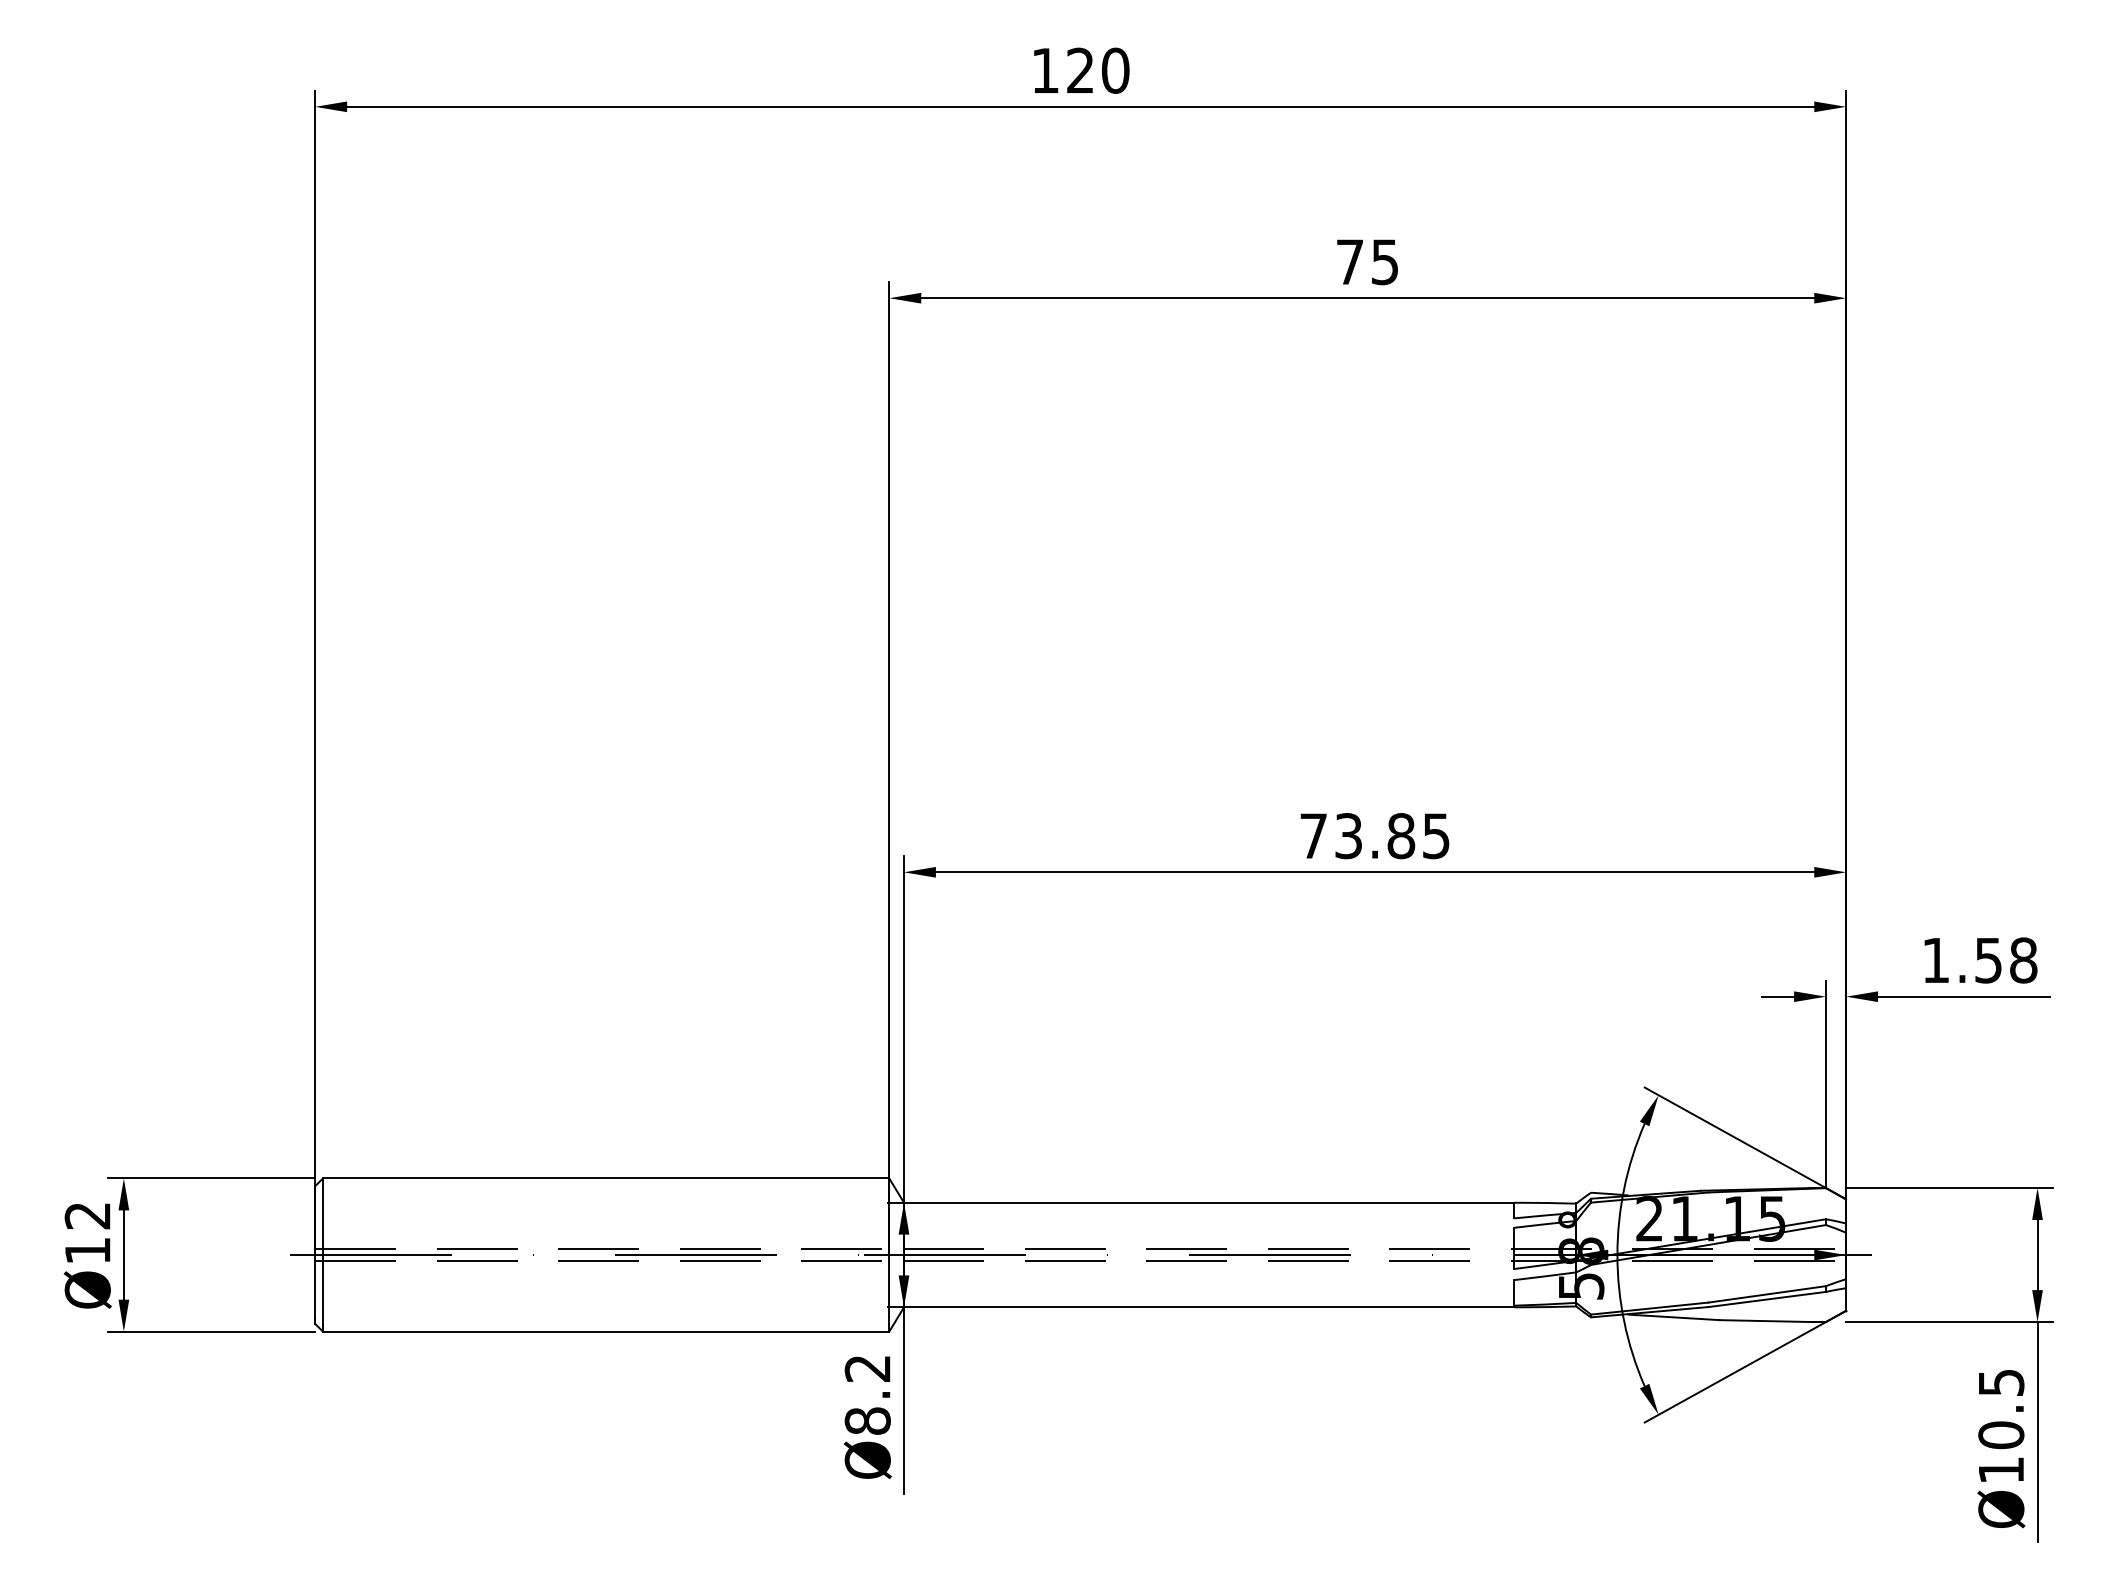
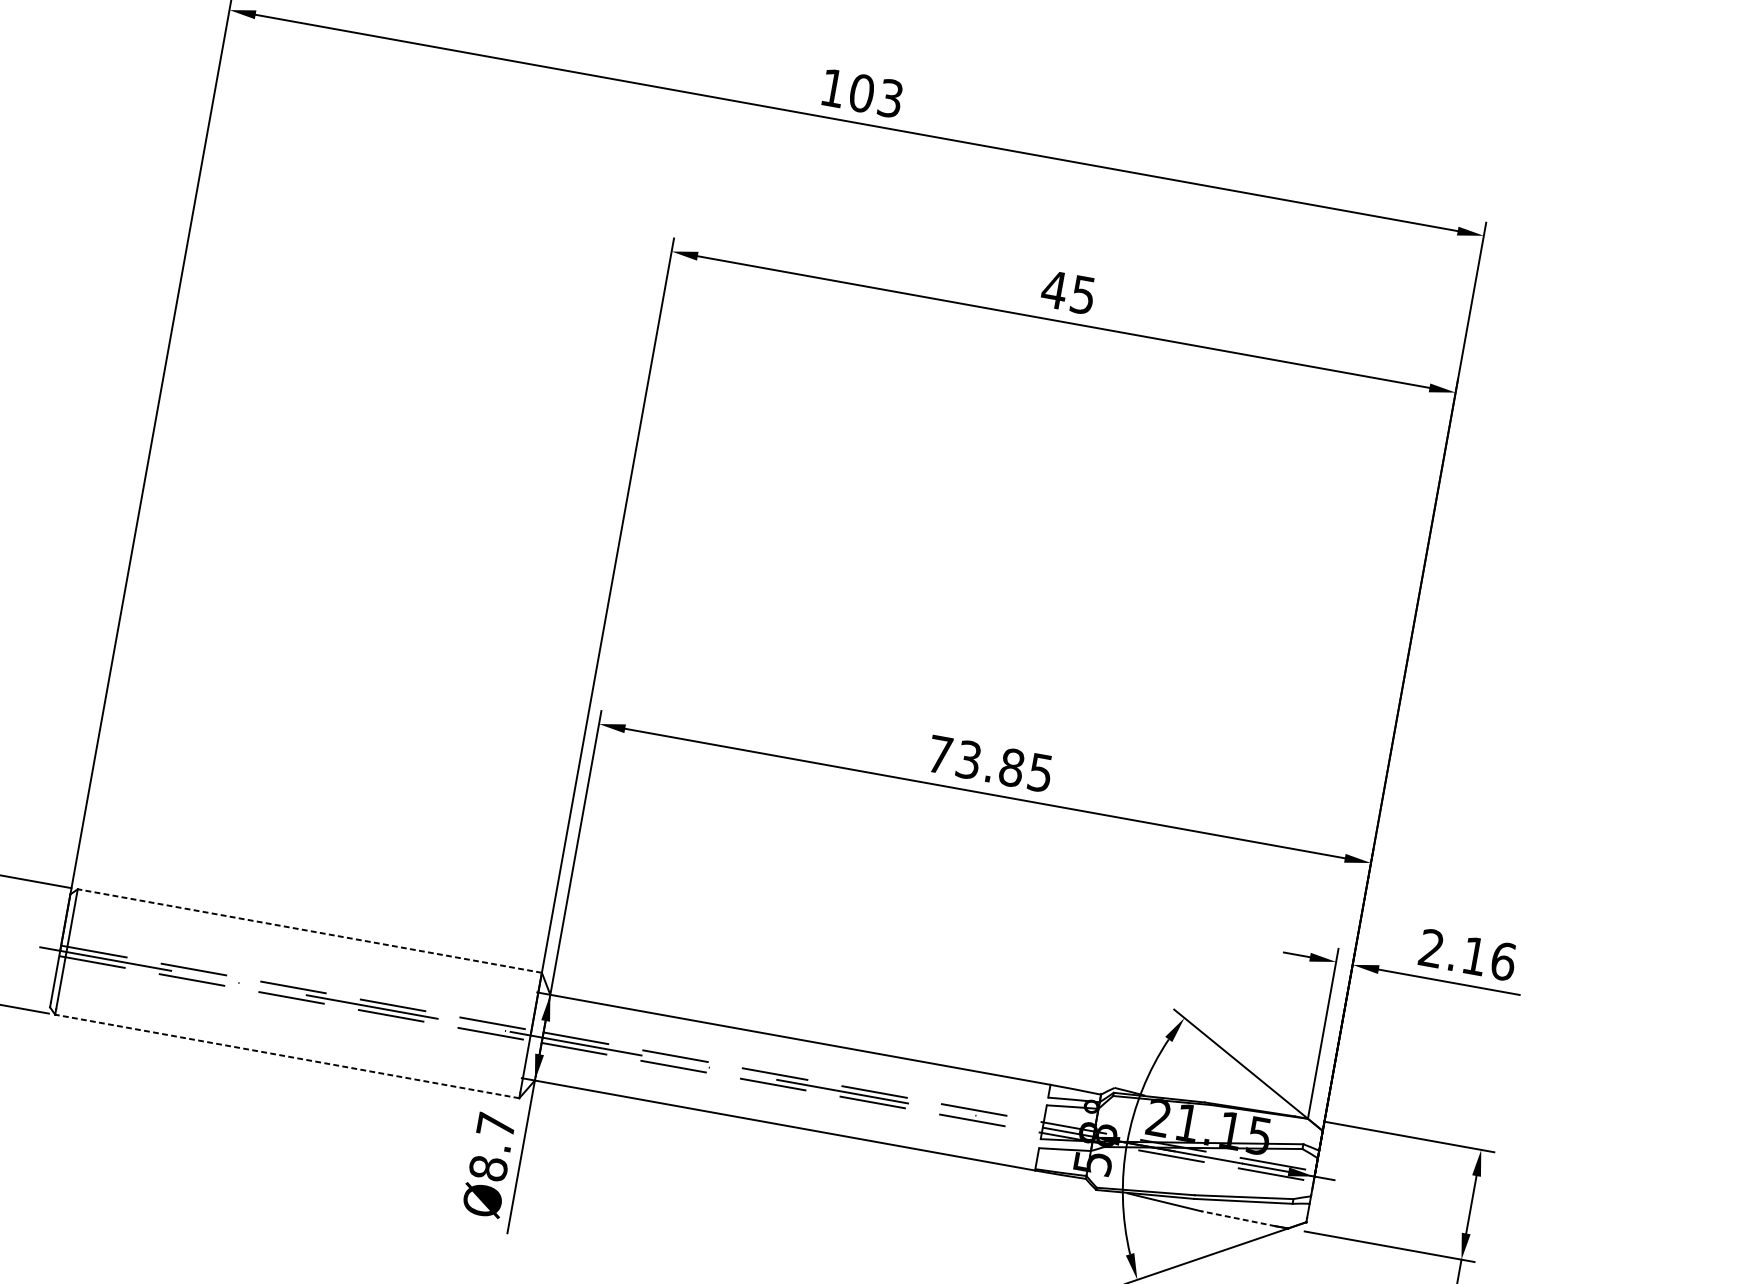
text: (1097, 70) -> (875, 95), 120 -> 103
text: (1349, 261) -> (1054, 289), 75 -> 45
text: (1979, 960) -> (1467, 954), 1.58 -> 2.16
line: (605, 1178) -> (309, 930), solid -> dashed
line: (1764, 1321) -> (1237, 1218), solid -> dashed
line: (605, 1331) -> (286, 1056), solid -> dashed
text: (867, 1368) -> (495, 1125), Ø8.2 -> Ø8.7

